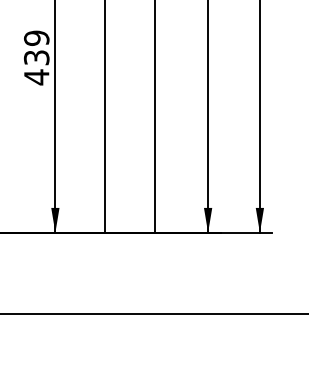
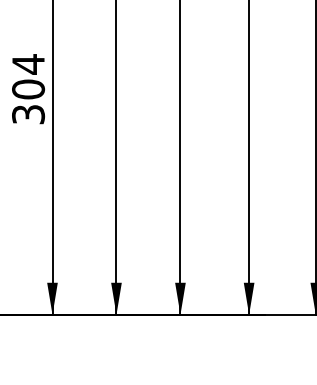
text: (36, 57) -> (28, 89), 439 -> 304
fill: (104, 219) -> (115, 297), added
fill: (154, 219) -> (180, 297), added

